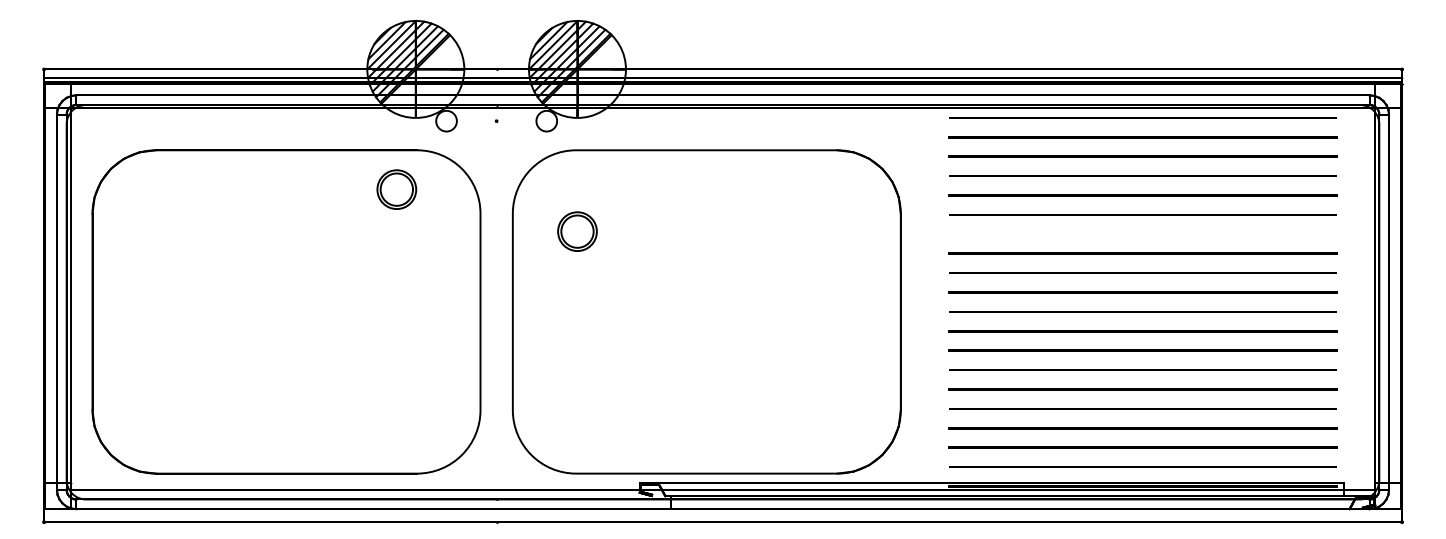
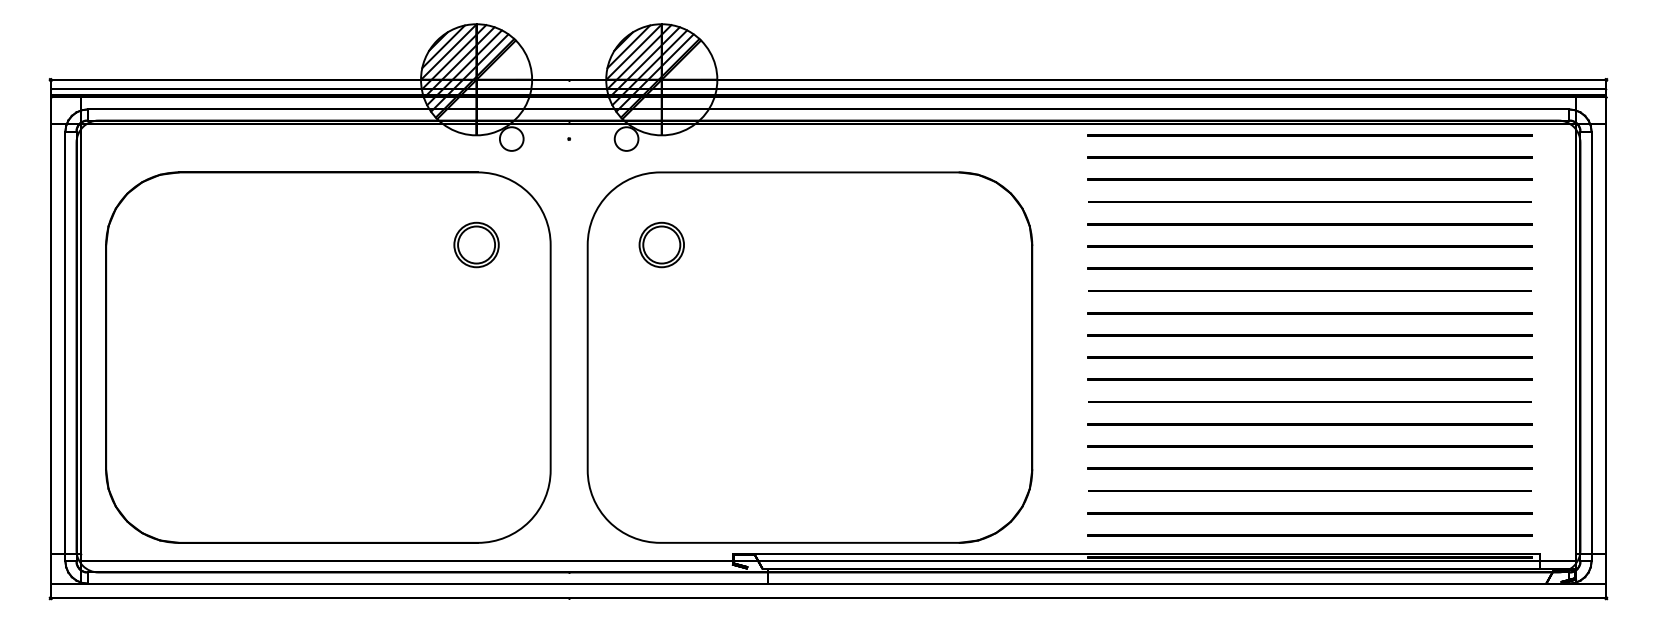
part: (396, 189) -> (476, 244), moved
part: (577, 231) -> (661, 244), moved
line: (1142, 234) -> (1309, 268), added

